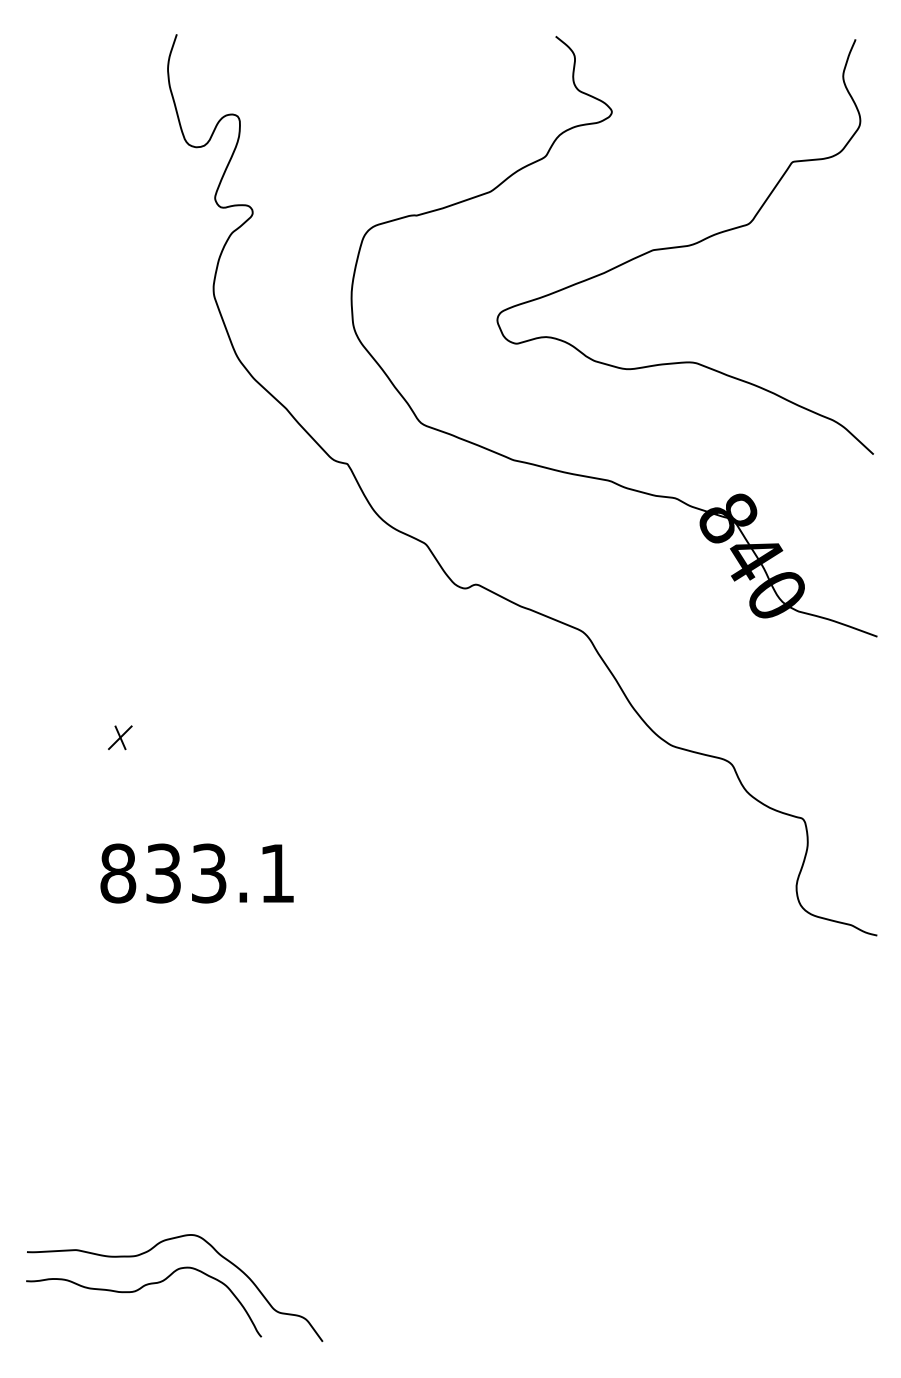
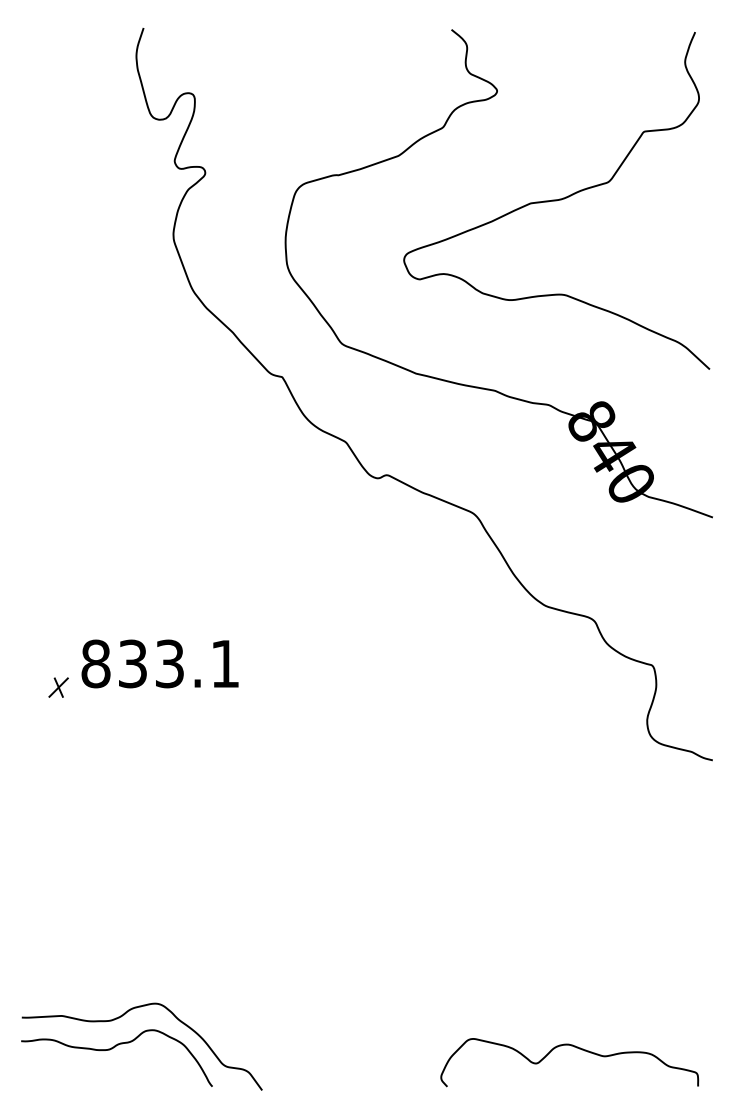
part: (120, 737) -> (58, 687), moved
text: (196, 872) -> (159, 663), moved
curve: (709, 1290) -> (576, 1048), added

